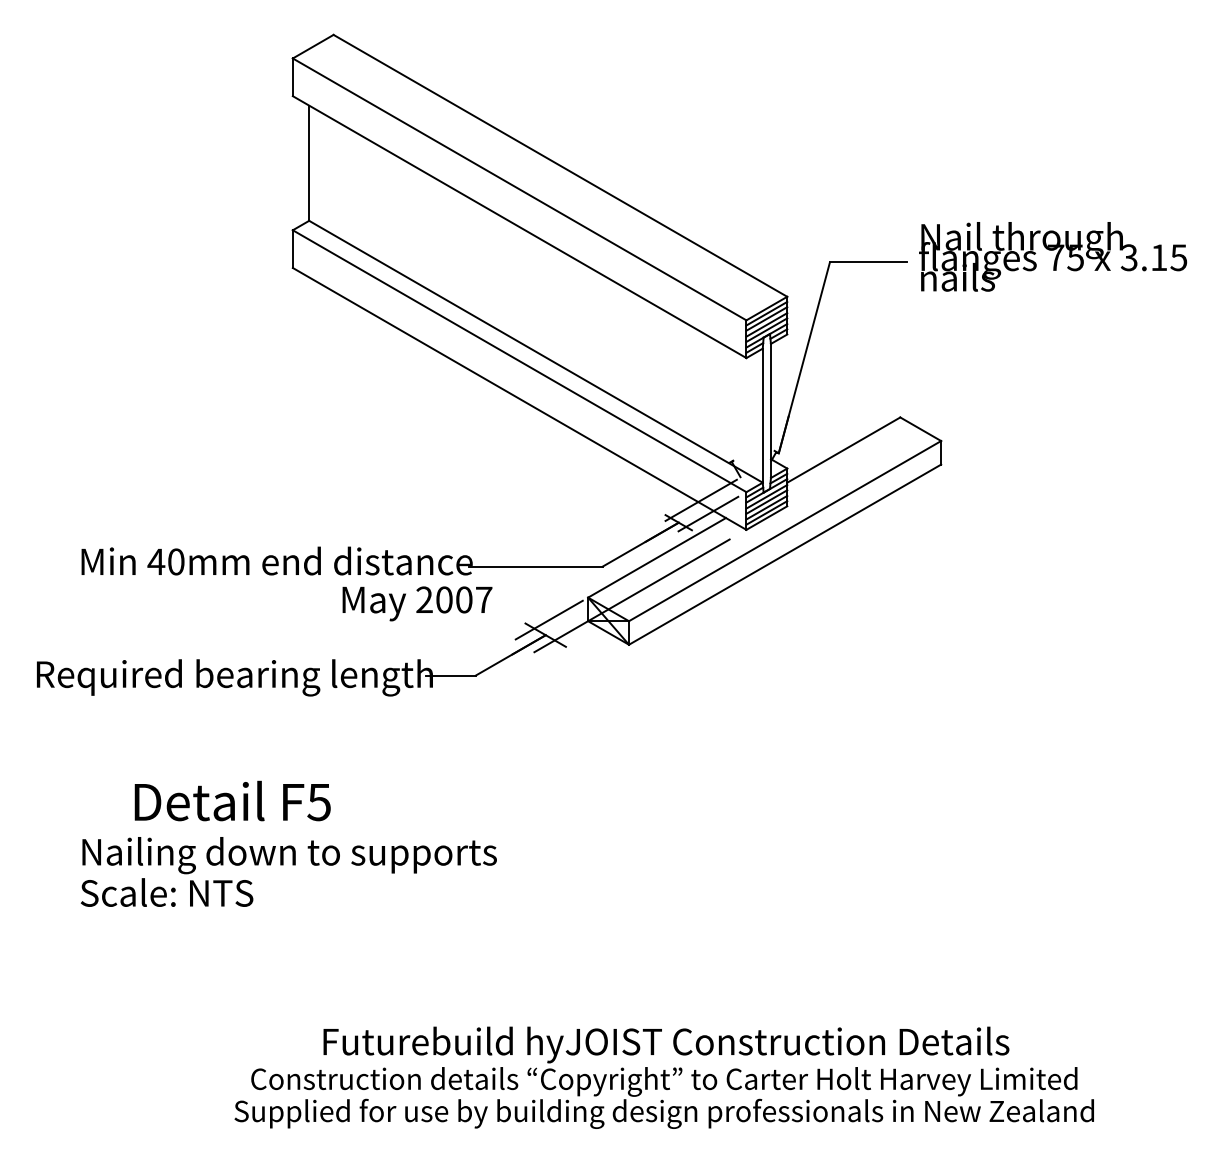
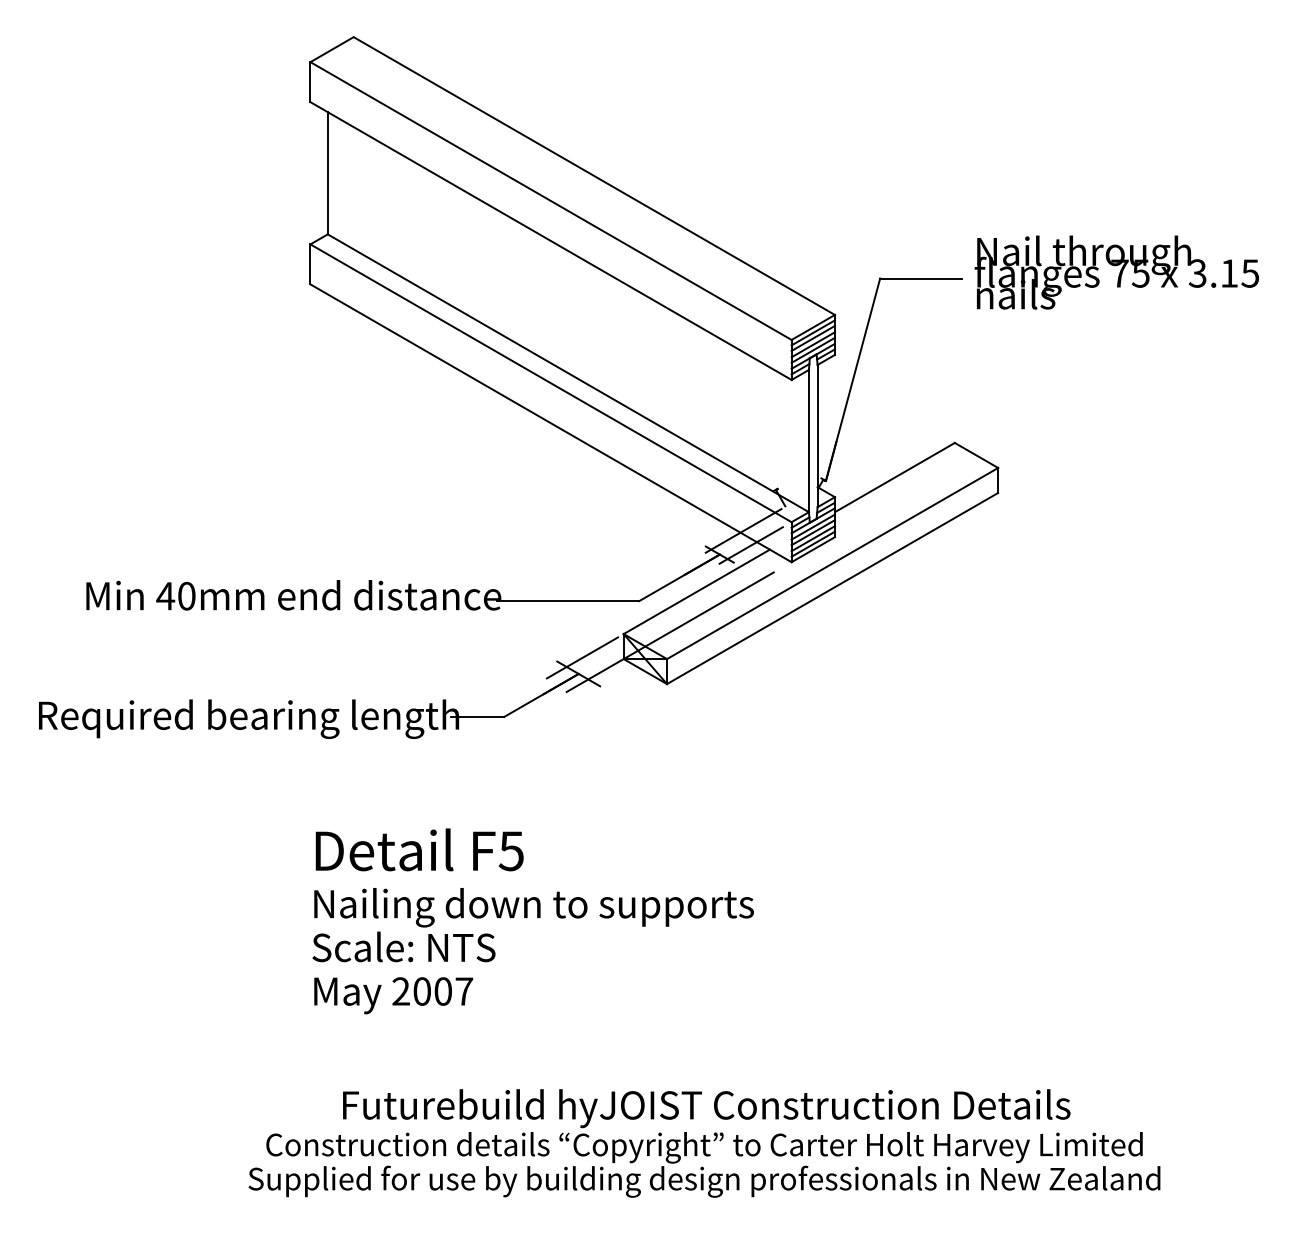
text: (417, 603) -> (393, 995), moved
text: (232, 800) -> (419, 849), moved
text: (288, 872) -> (532, 925), moved

